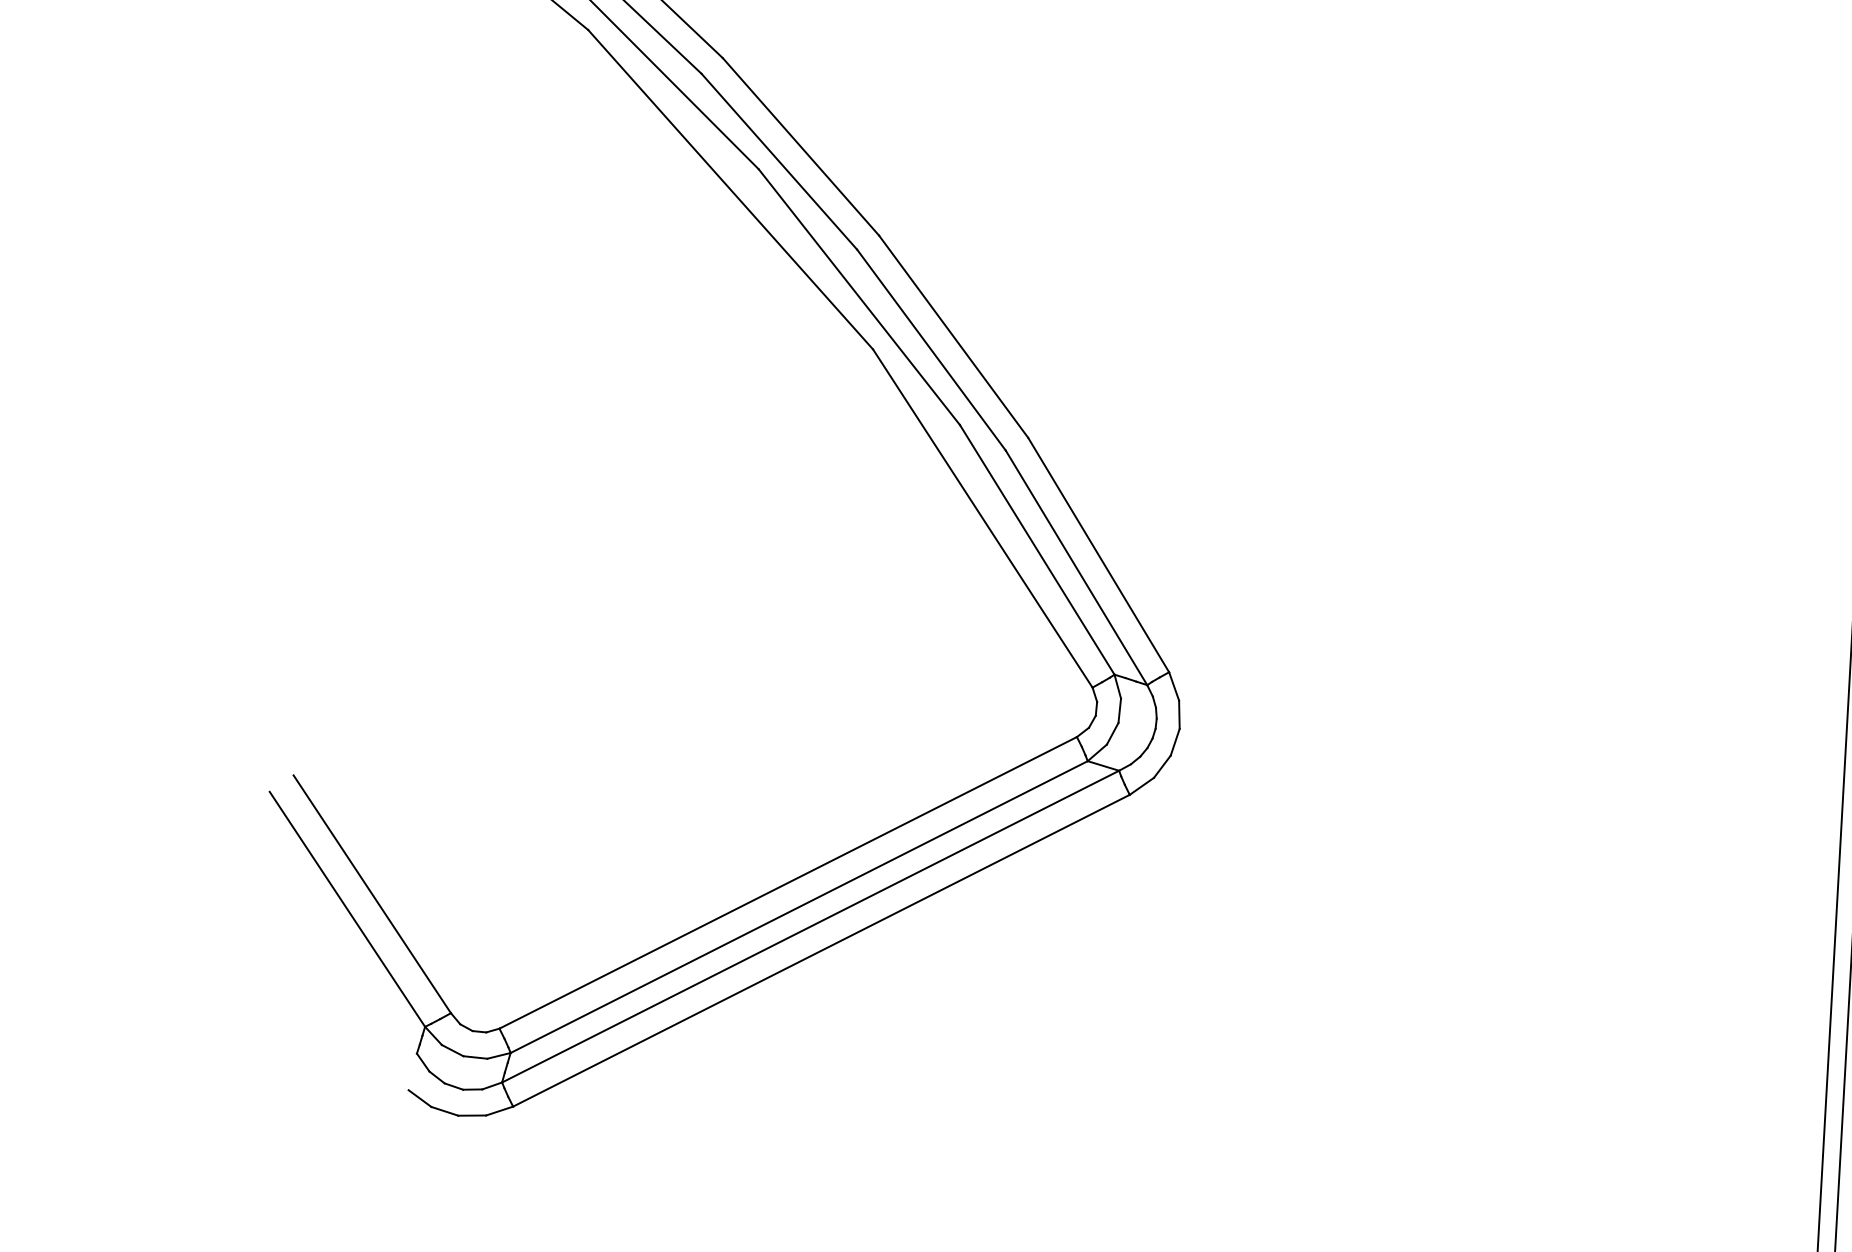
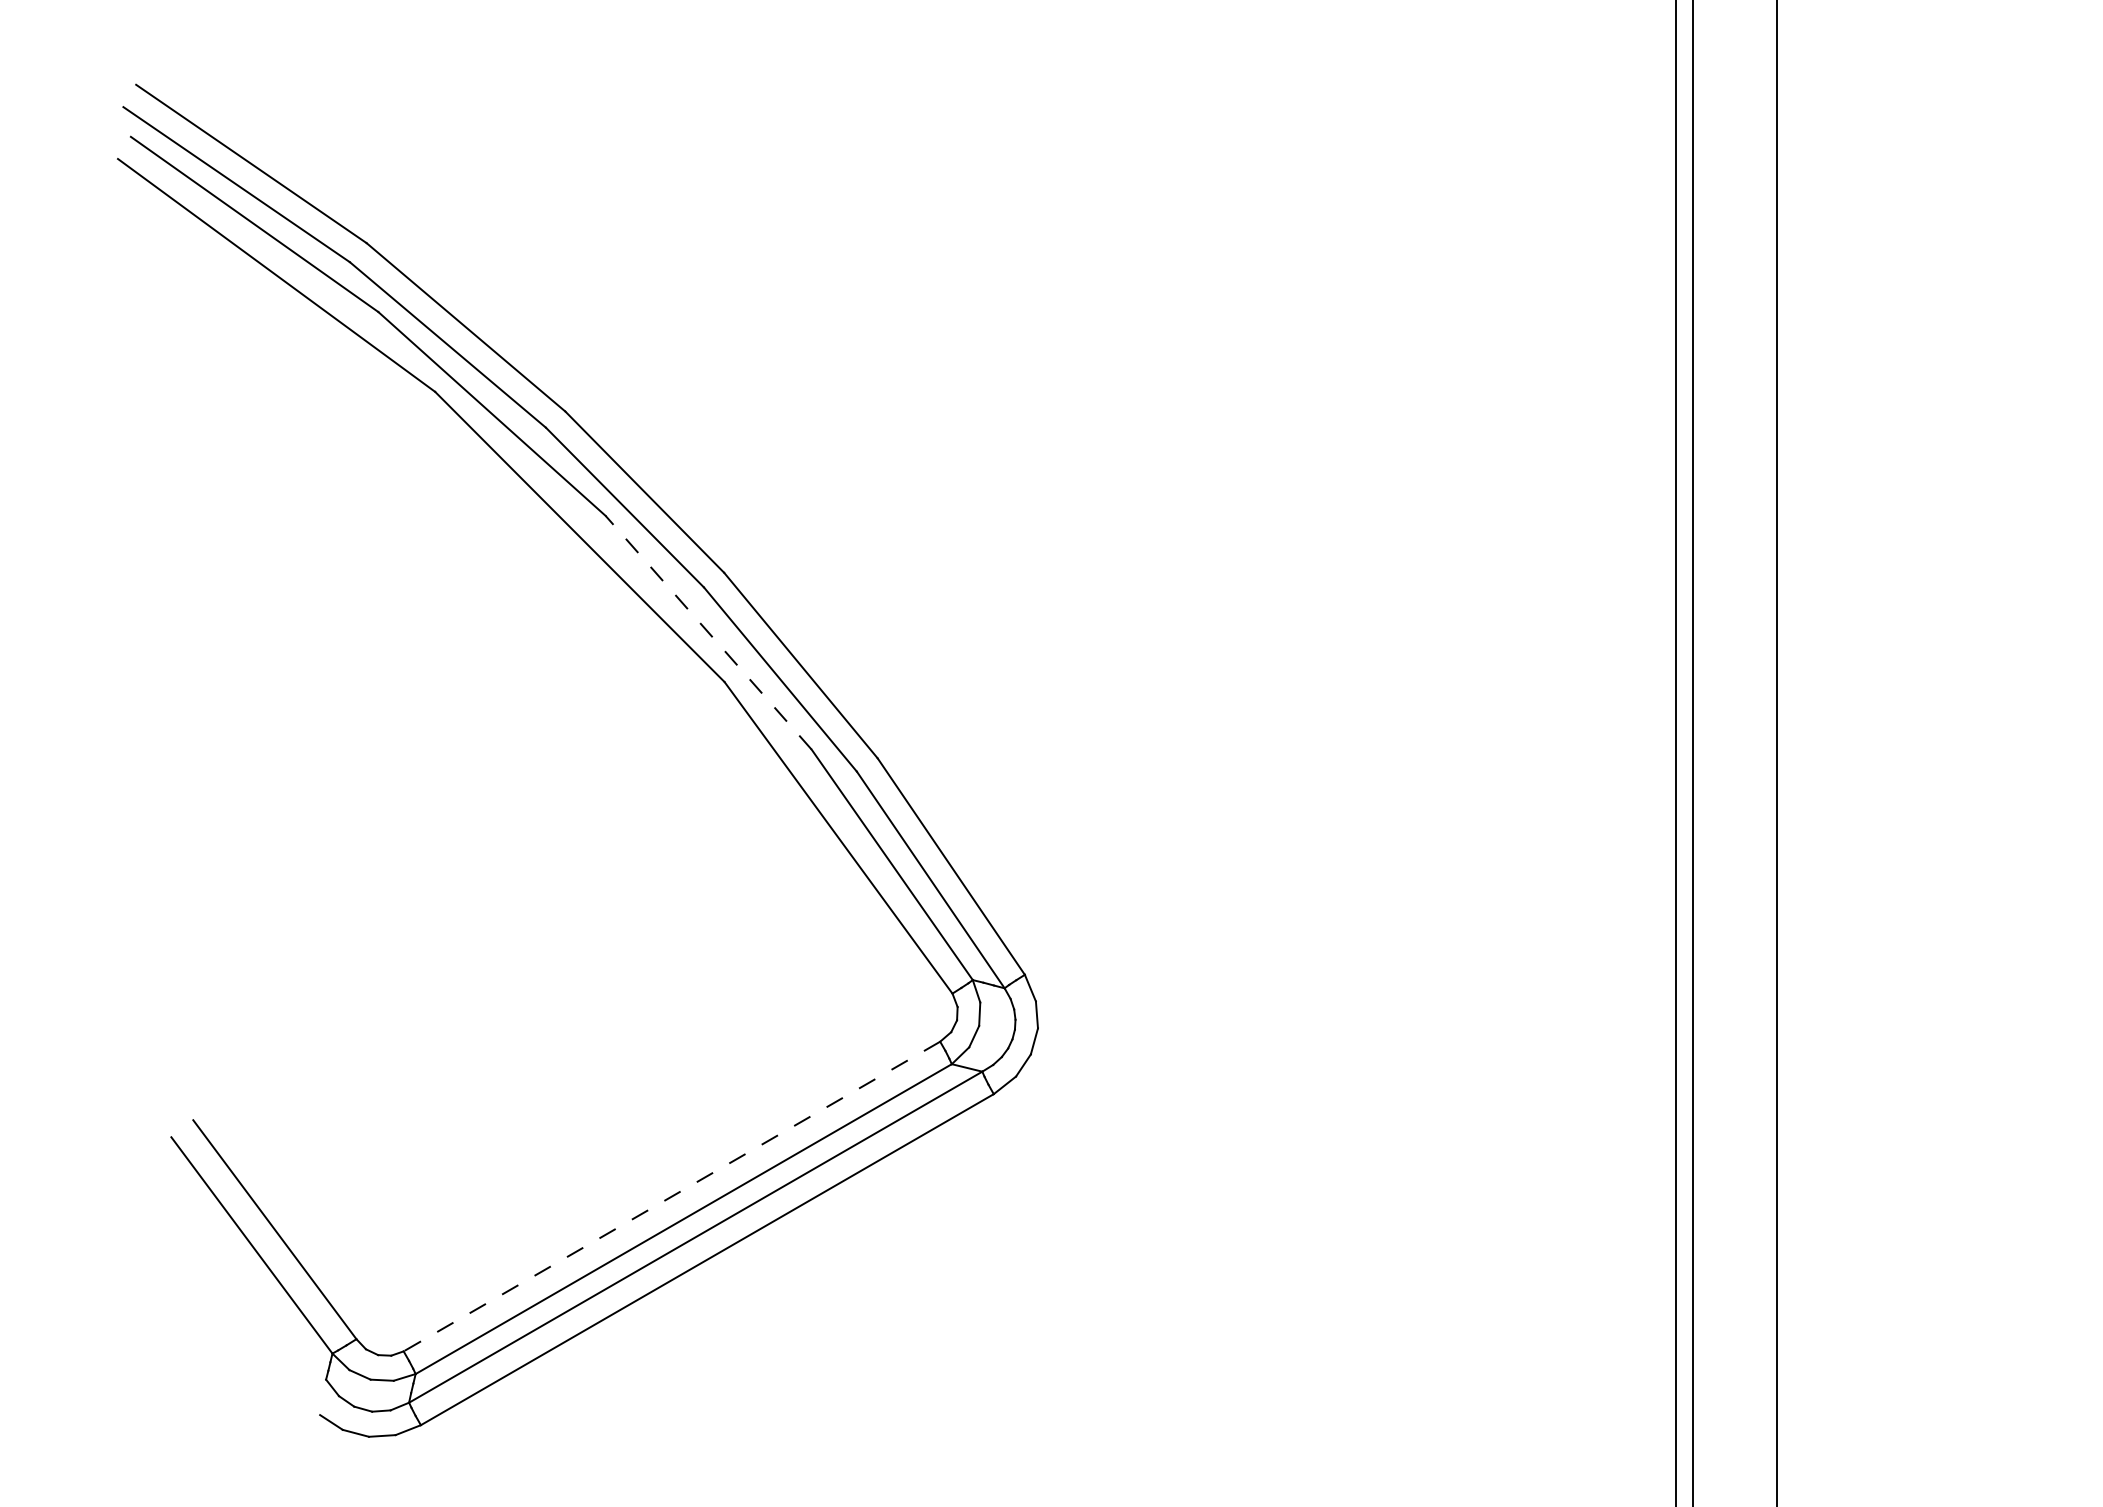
line: (859, 296) -> (708, 632), solid -> dashed
line: (787, 882) -> (671, 1196), solid -> dashed

